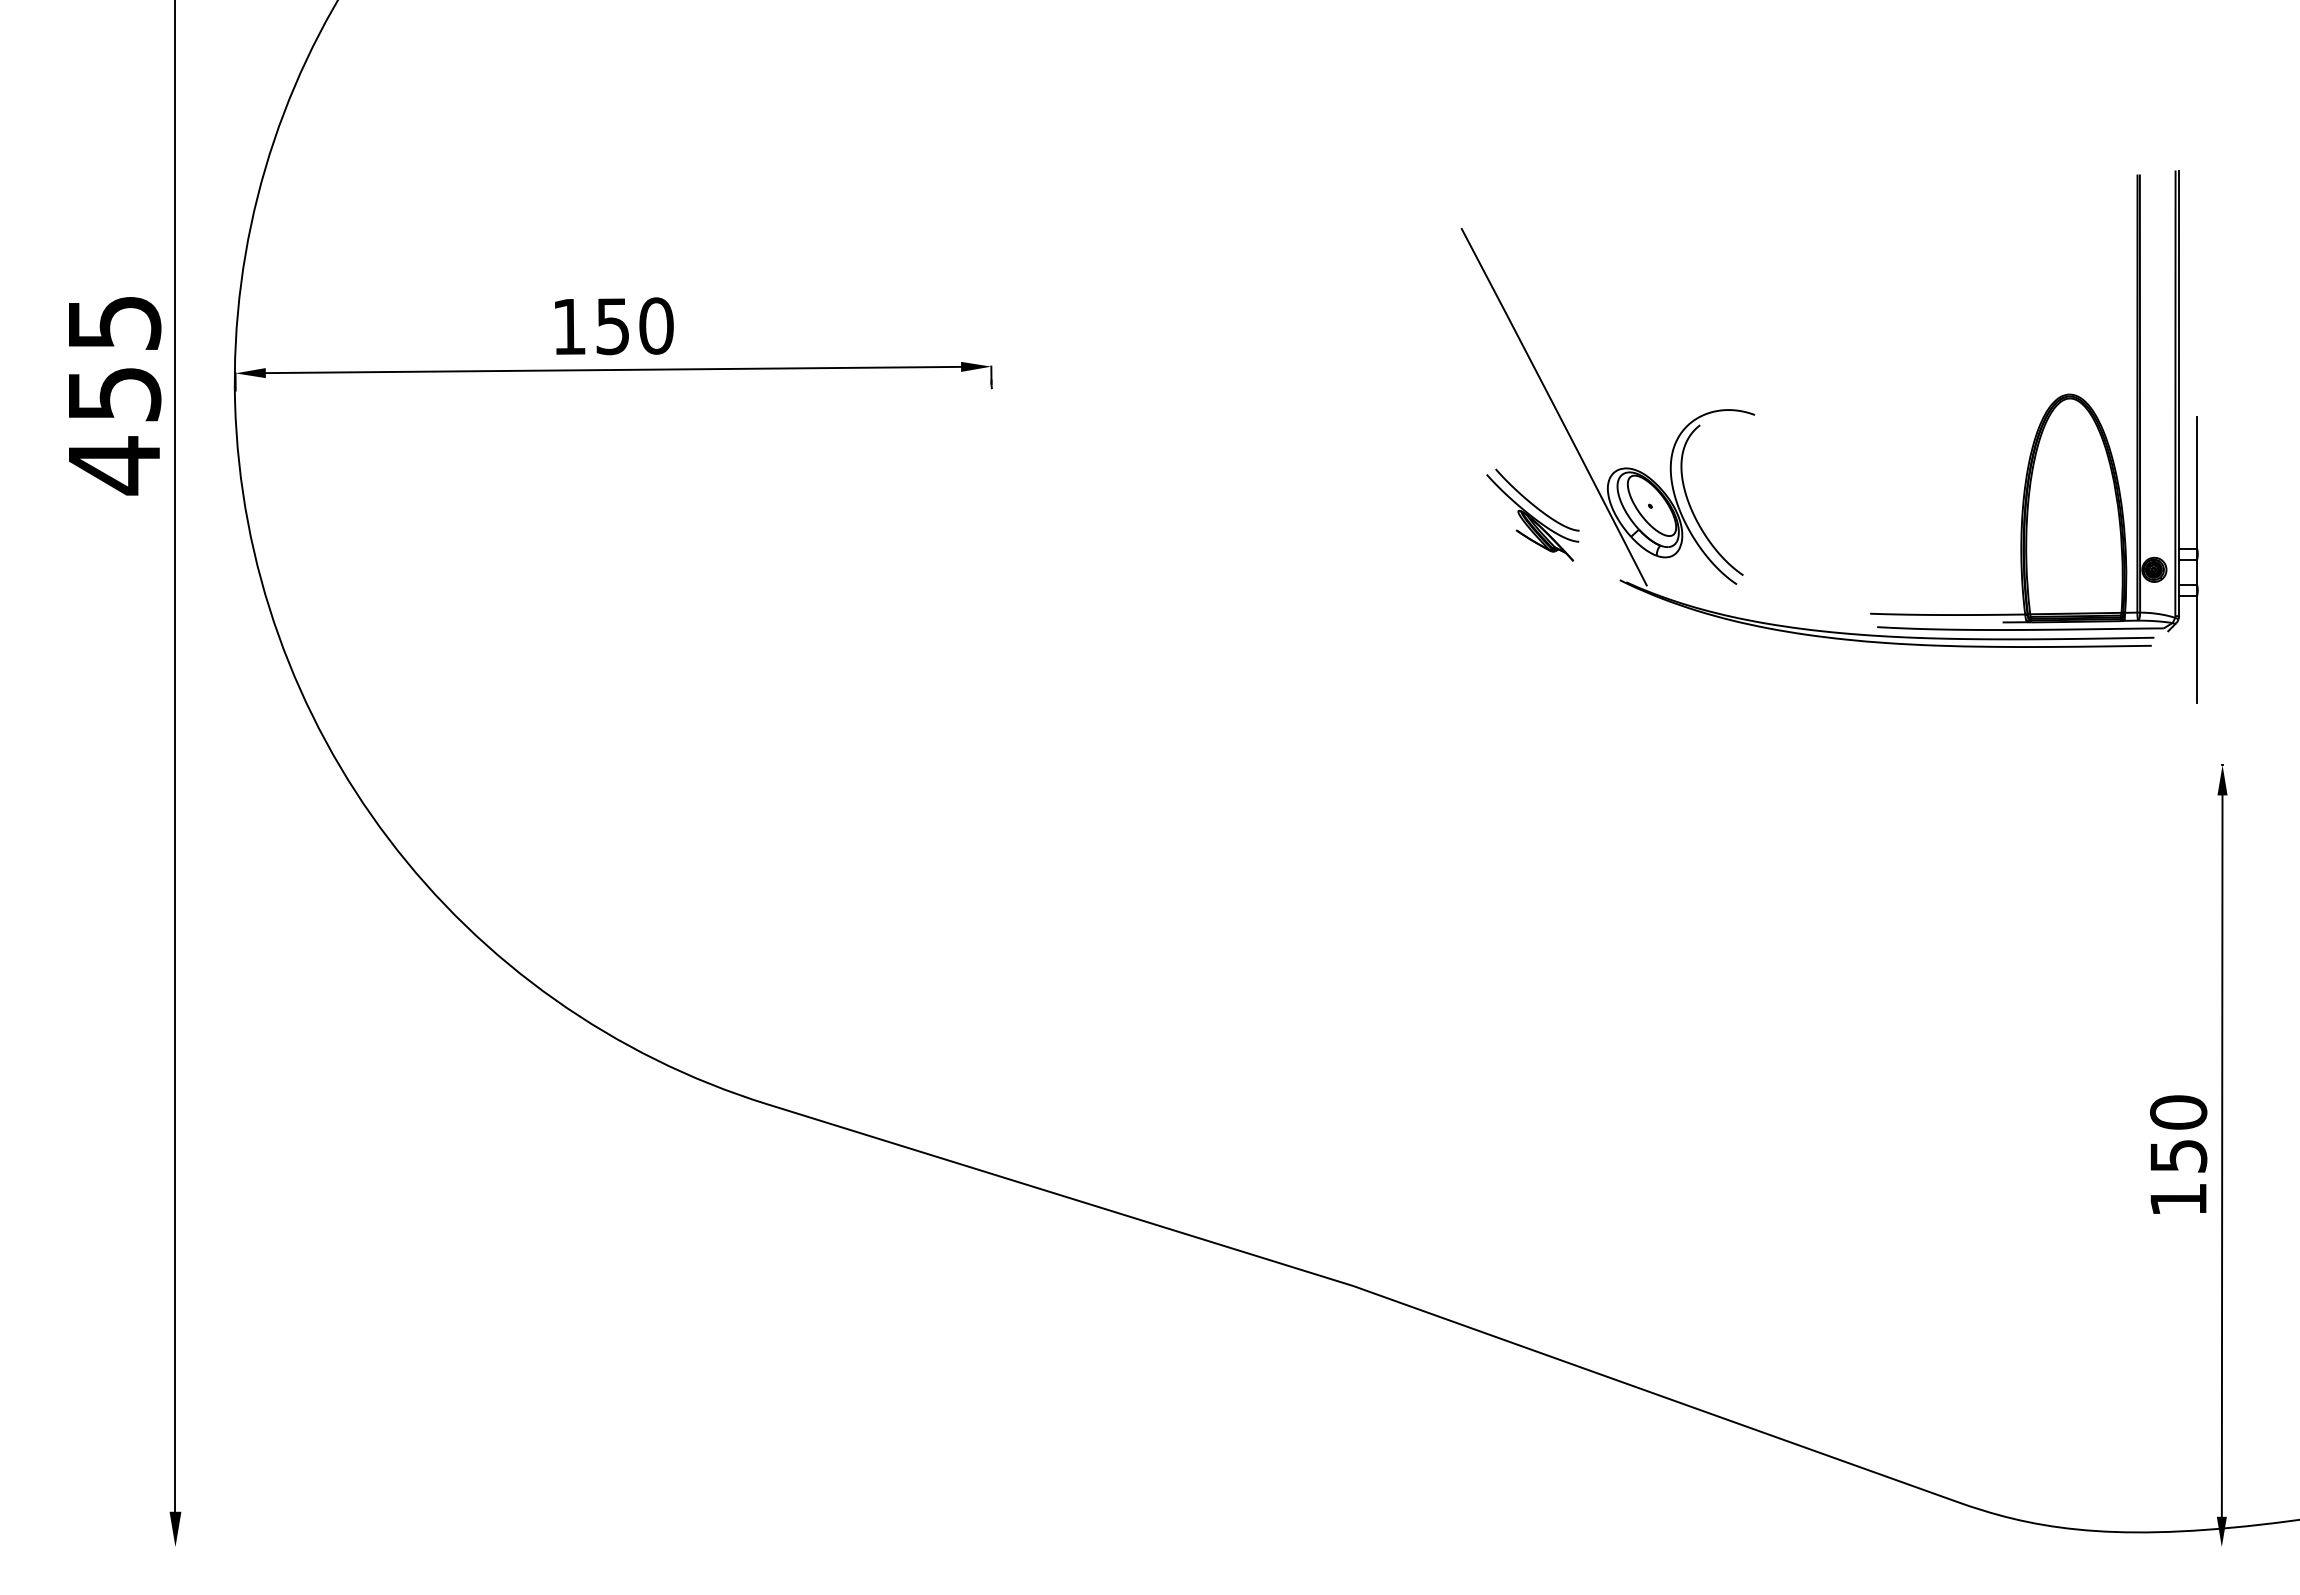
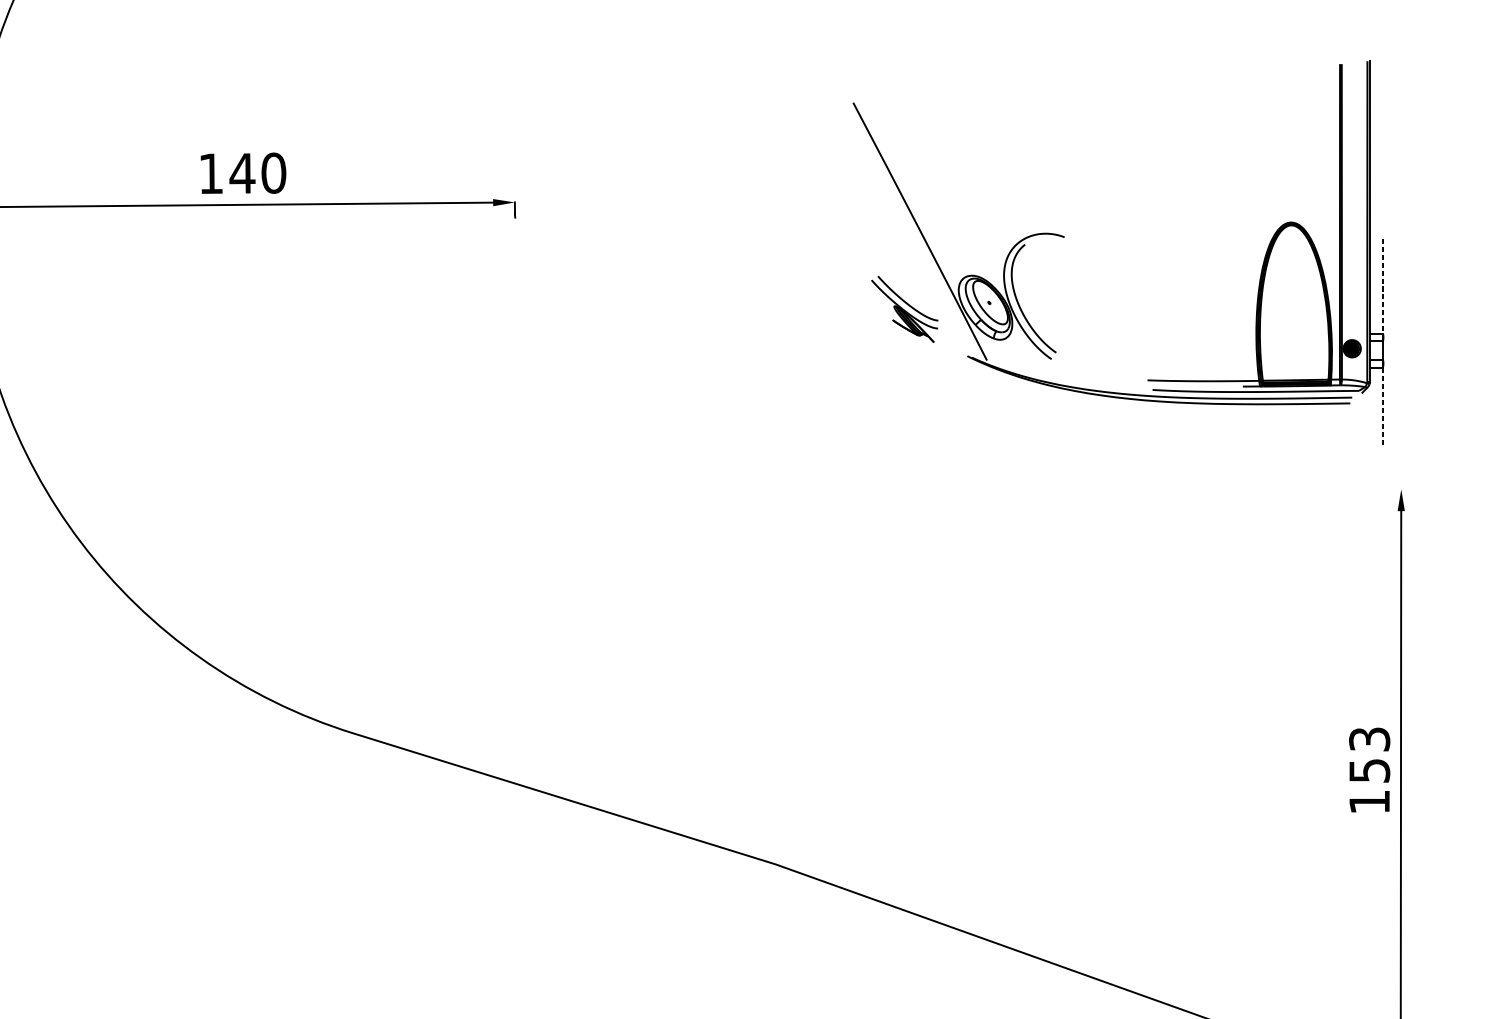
text: (612, 326) -> (242, 173), 150 -> 140
line: (2197, 482) -> (1383, 285), solid -> dashed
line: (2197, 649) -> (1383, 406), solid -> dashed
text: (2178, 1112) -> (1369, 739), 150 -> 153

